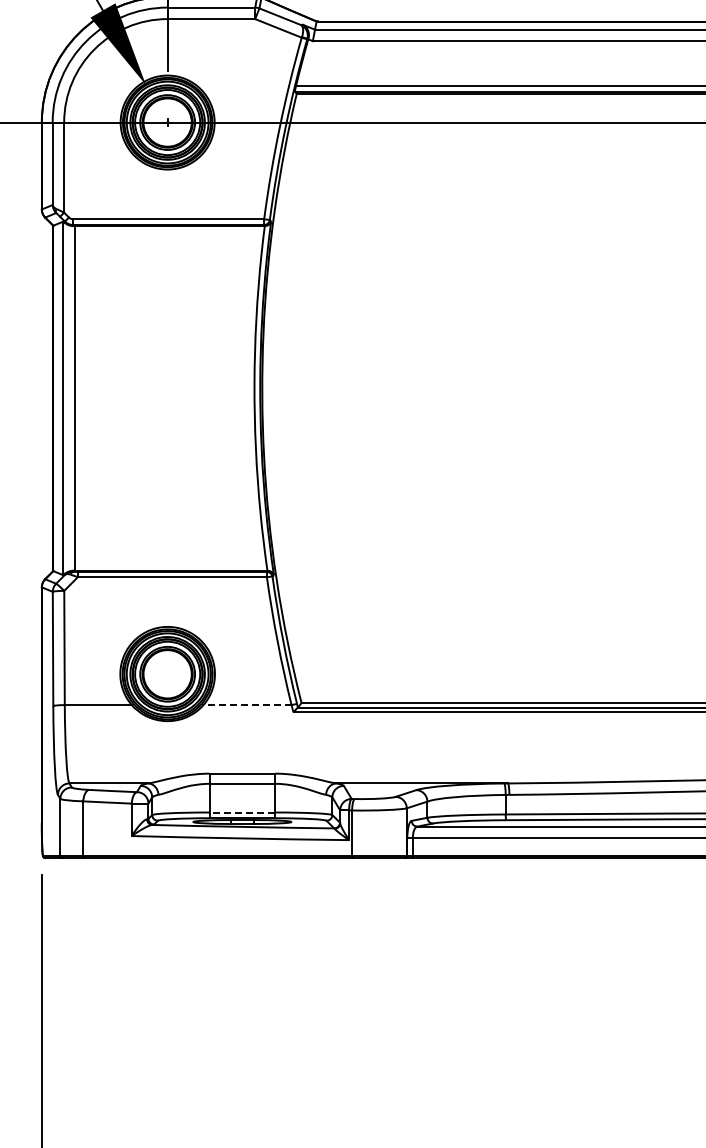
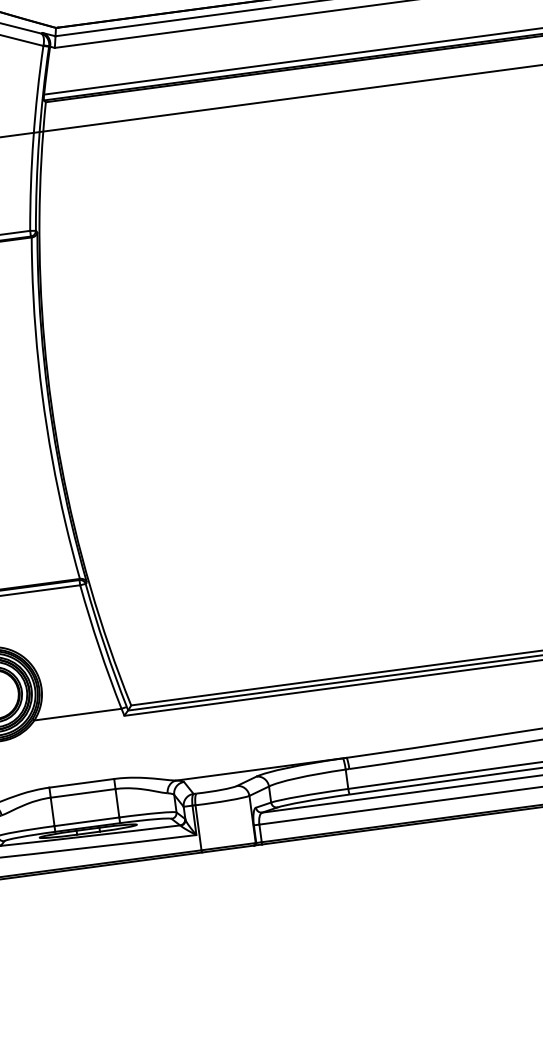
line: (247, 705) -> (77, 715), dashed -> solid
line: (242, 812) -> (87, 821), dashed -> solid

